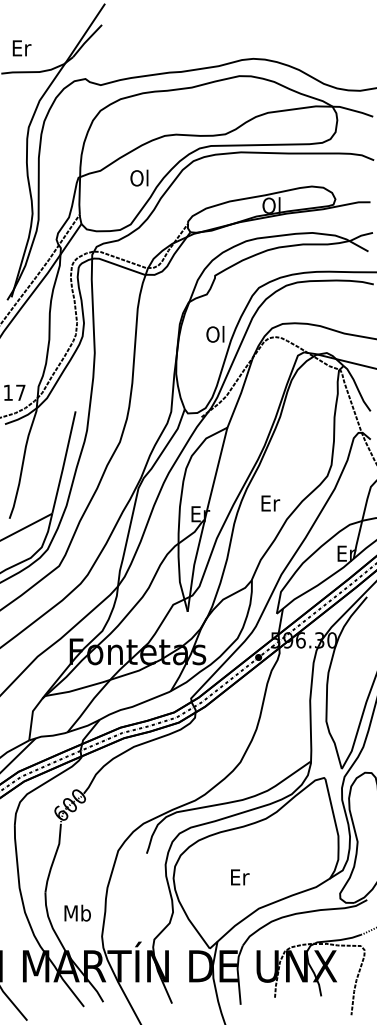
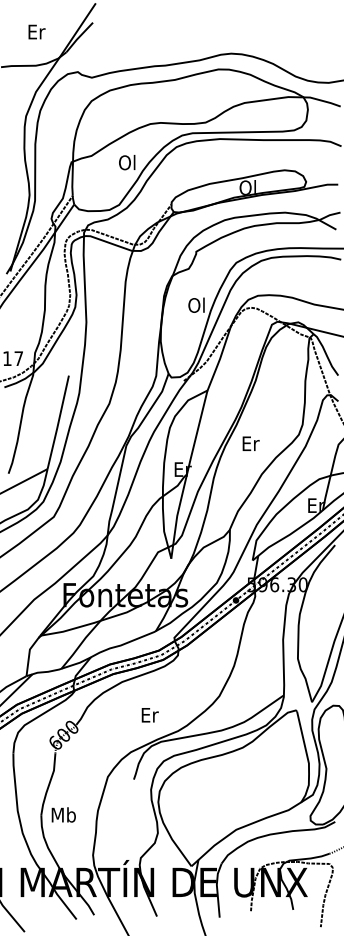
text: (21, 47) -> (36, 31), moved
text: (270, 503) -> (250, 443), moved
text: (239, 877) -> (149, 715), moved
text: (77, 912) -> (63, 814), moved

